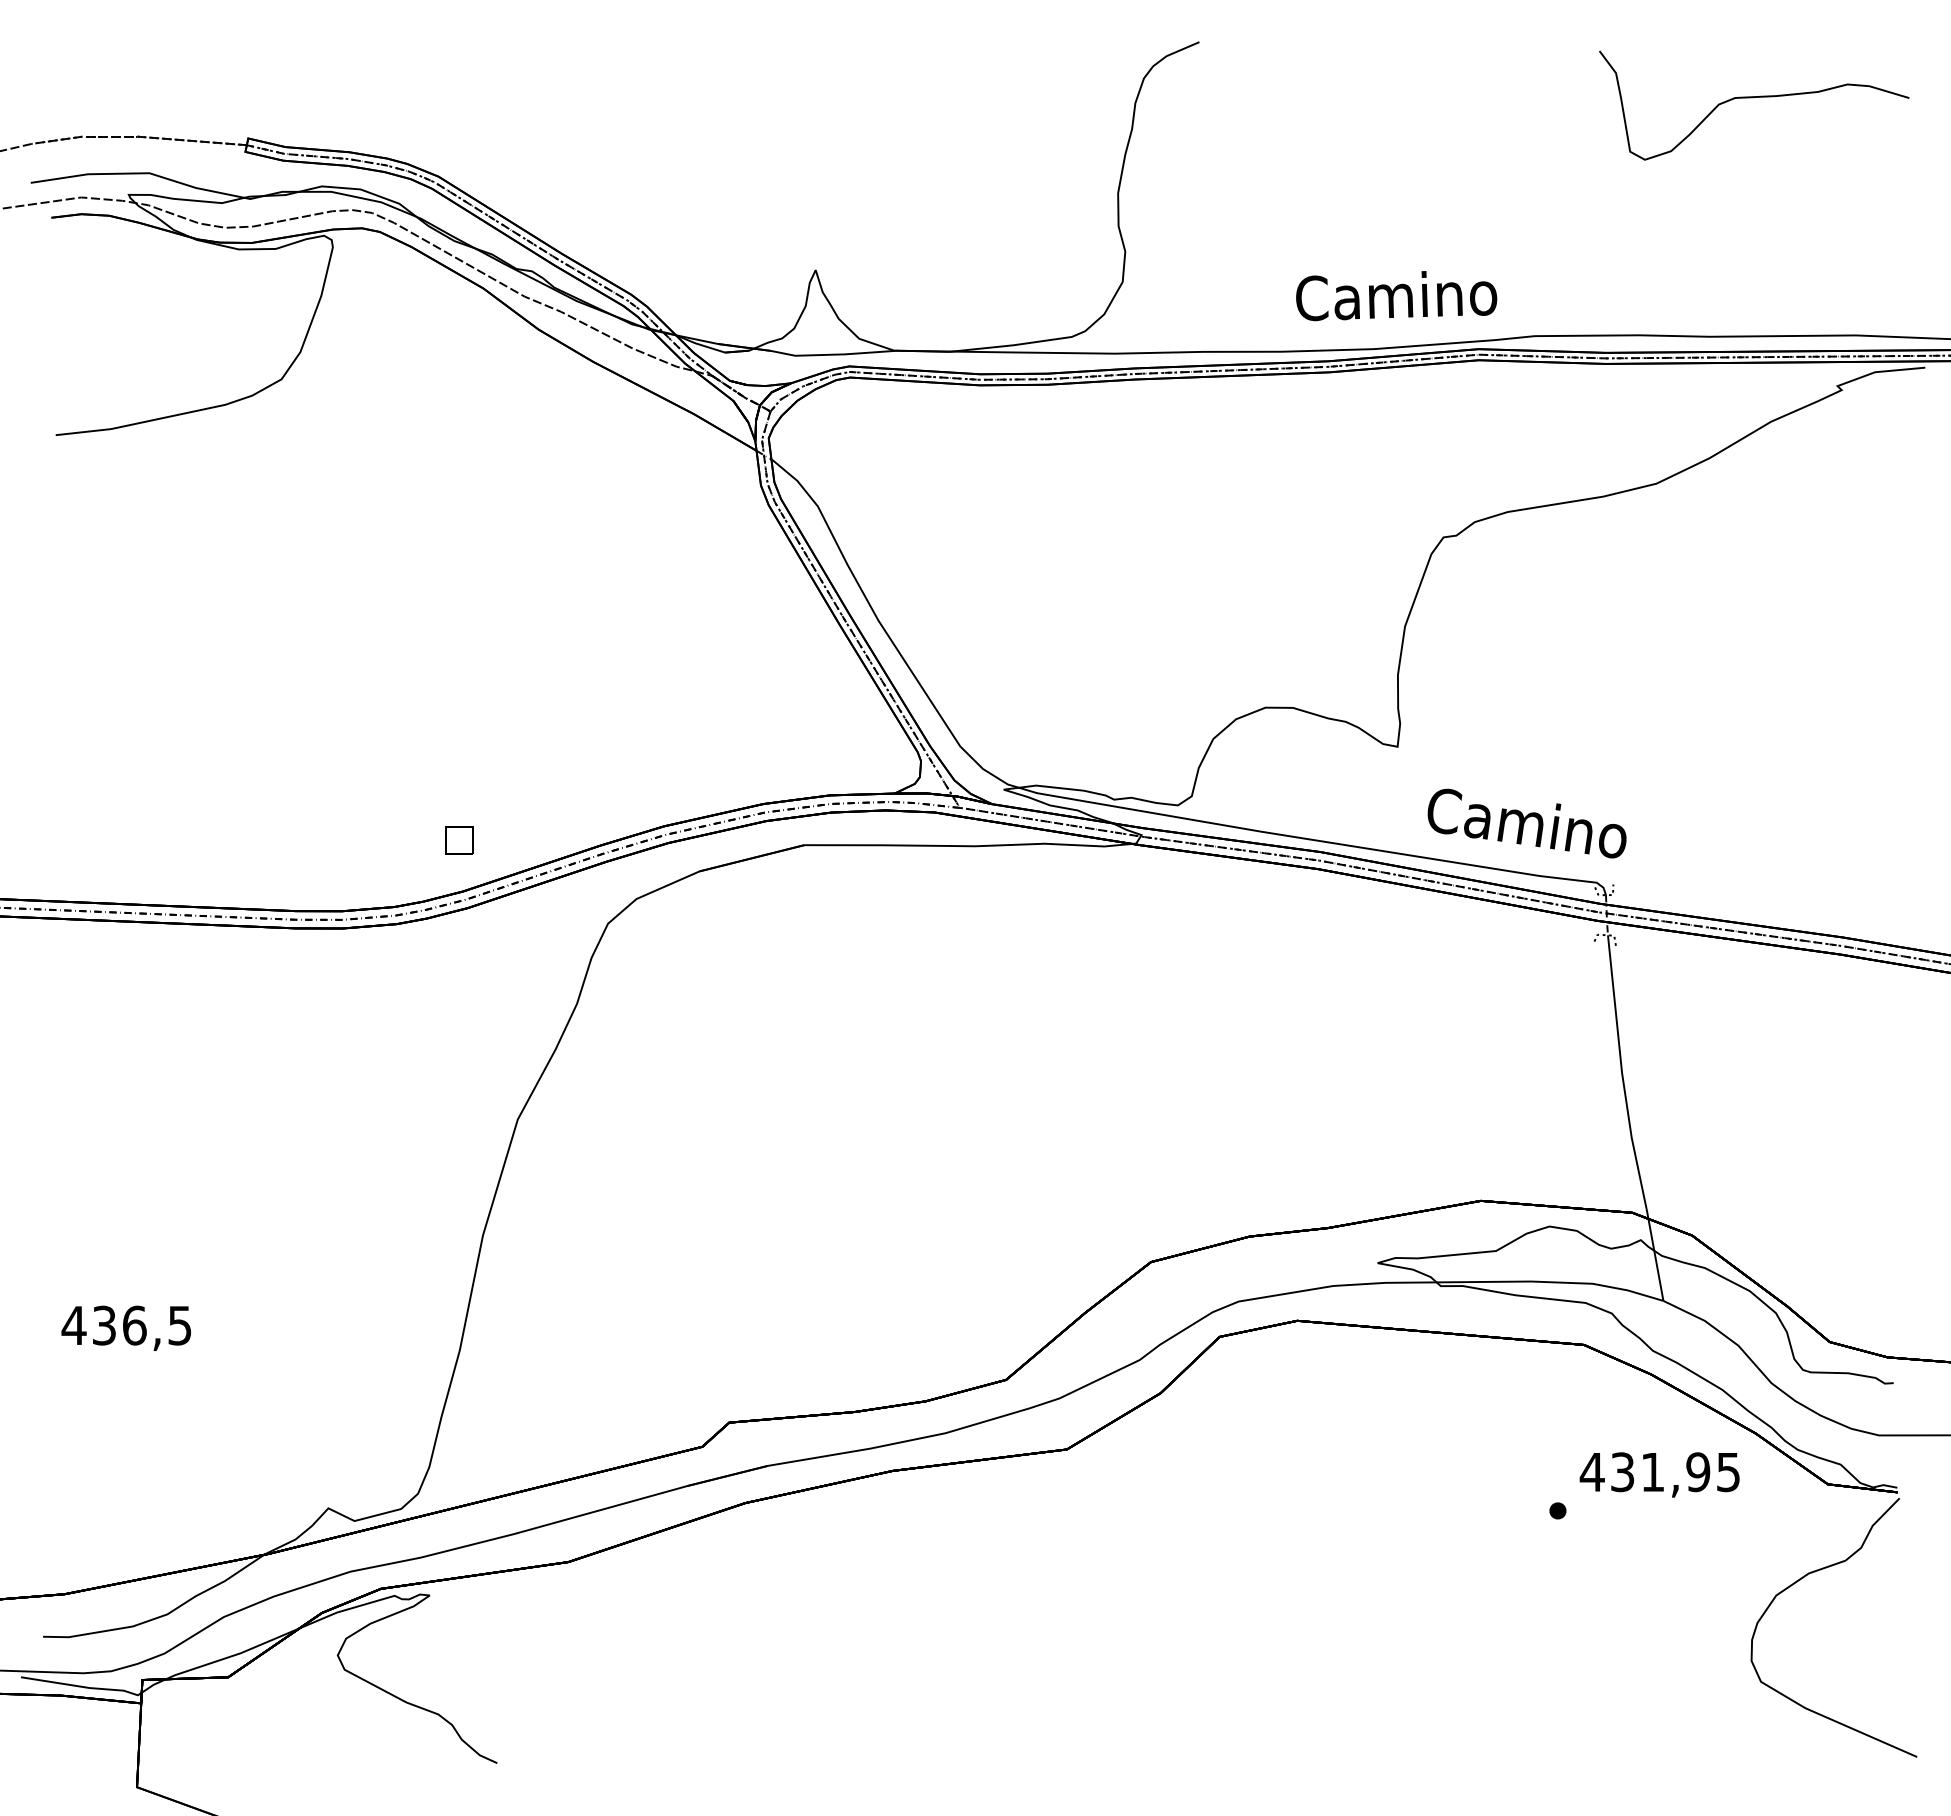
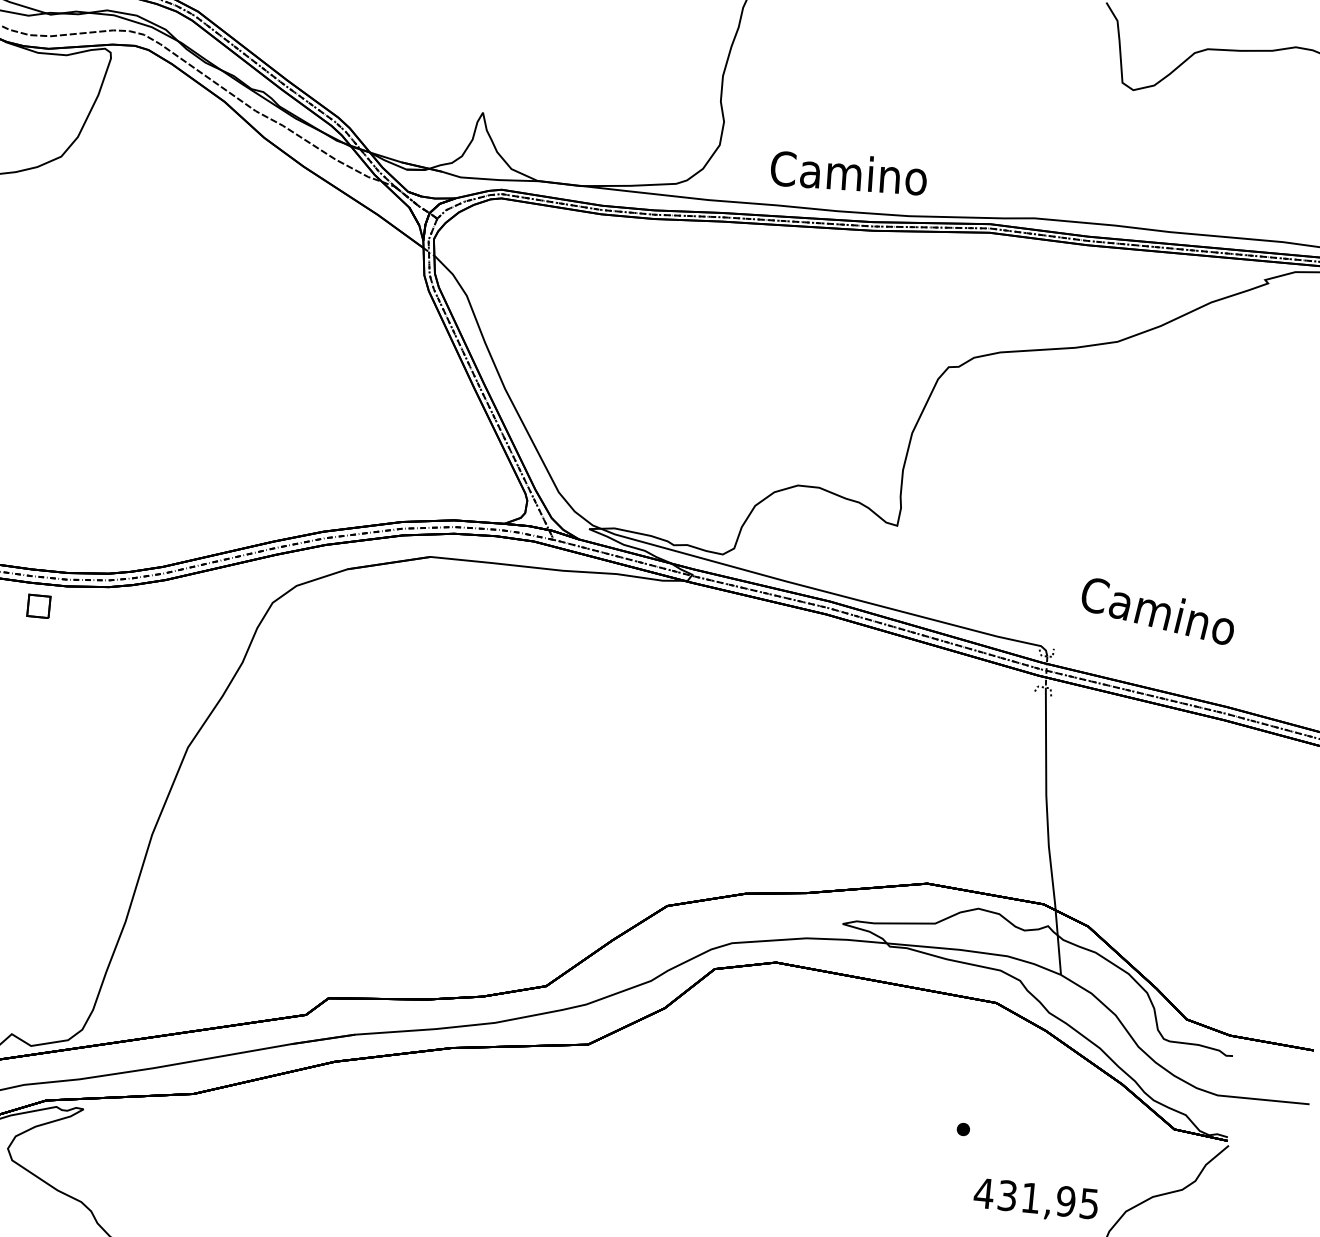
text: (1396, 296) -> (848, 173), moved
text: (1526, 823) -> (1157, 611), moved
part: (459, 840) -> (39, 606), moved
text: (1659, 1474) -> (1035, 1200), moved

